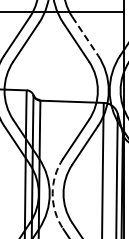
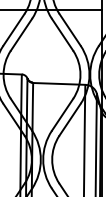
line: (85, 36) -> (70, 30), dashed -> solid
arc: (52, 193) -> (43, 159), dashed -> solid

